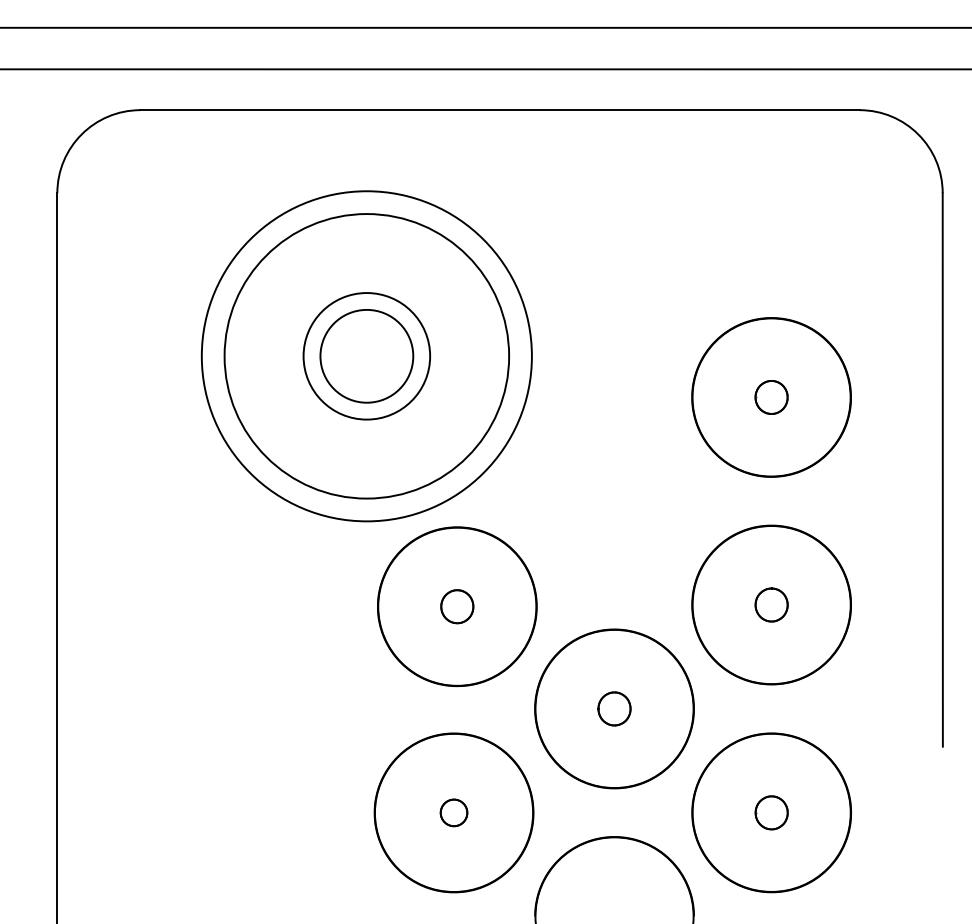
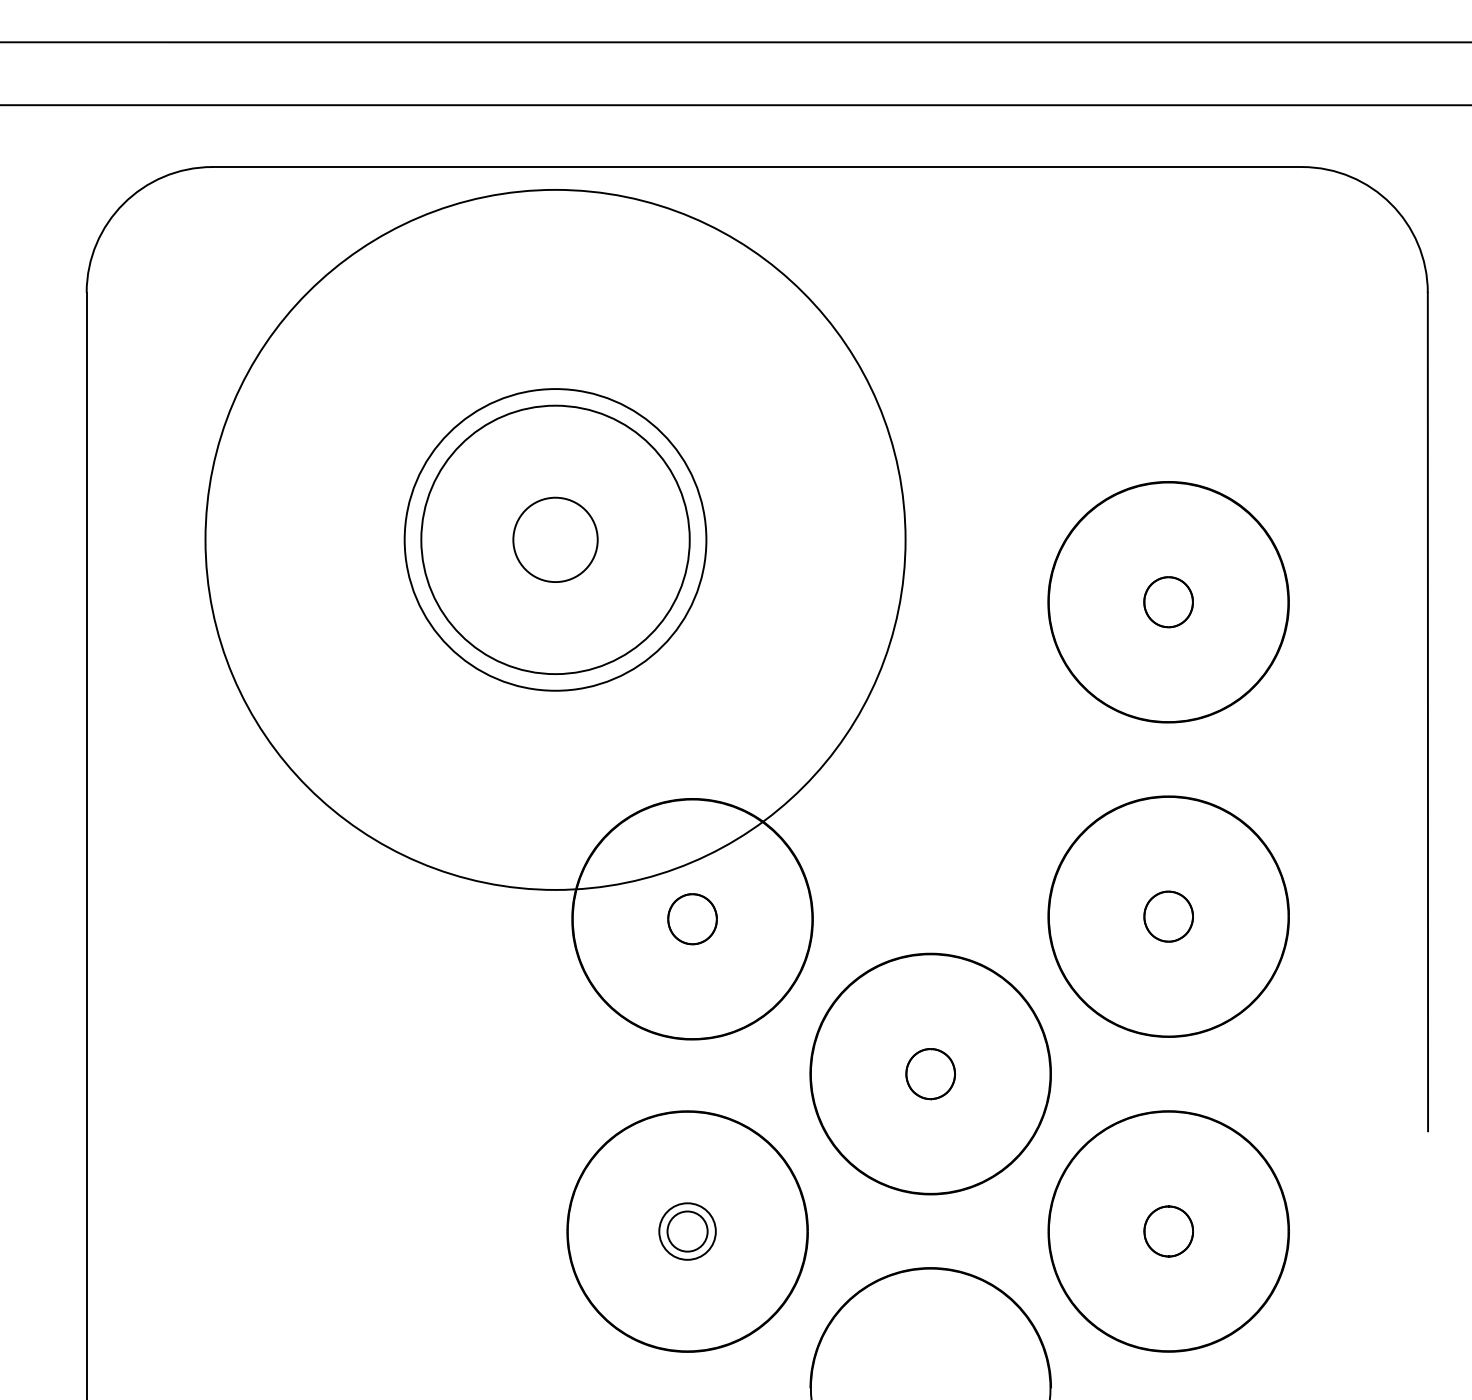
circle: (366, 355) -> (554, 538), size x0.6
circle: (366, 356) -> (554, 540), size x0.7
circle: (366, 356) -> (554, 540), size x1.4
circle: (366, 356) -> (554, 540), size x1.4
circle: (453, 812) -> (686, 1230), size x1.4

